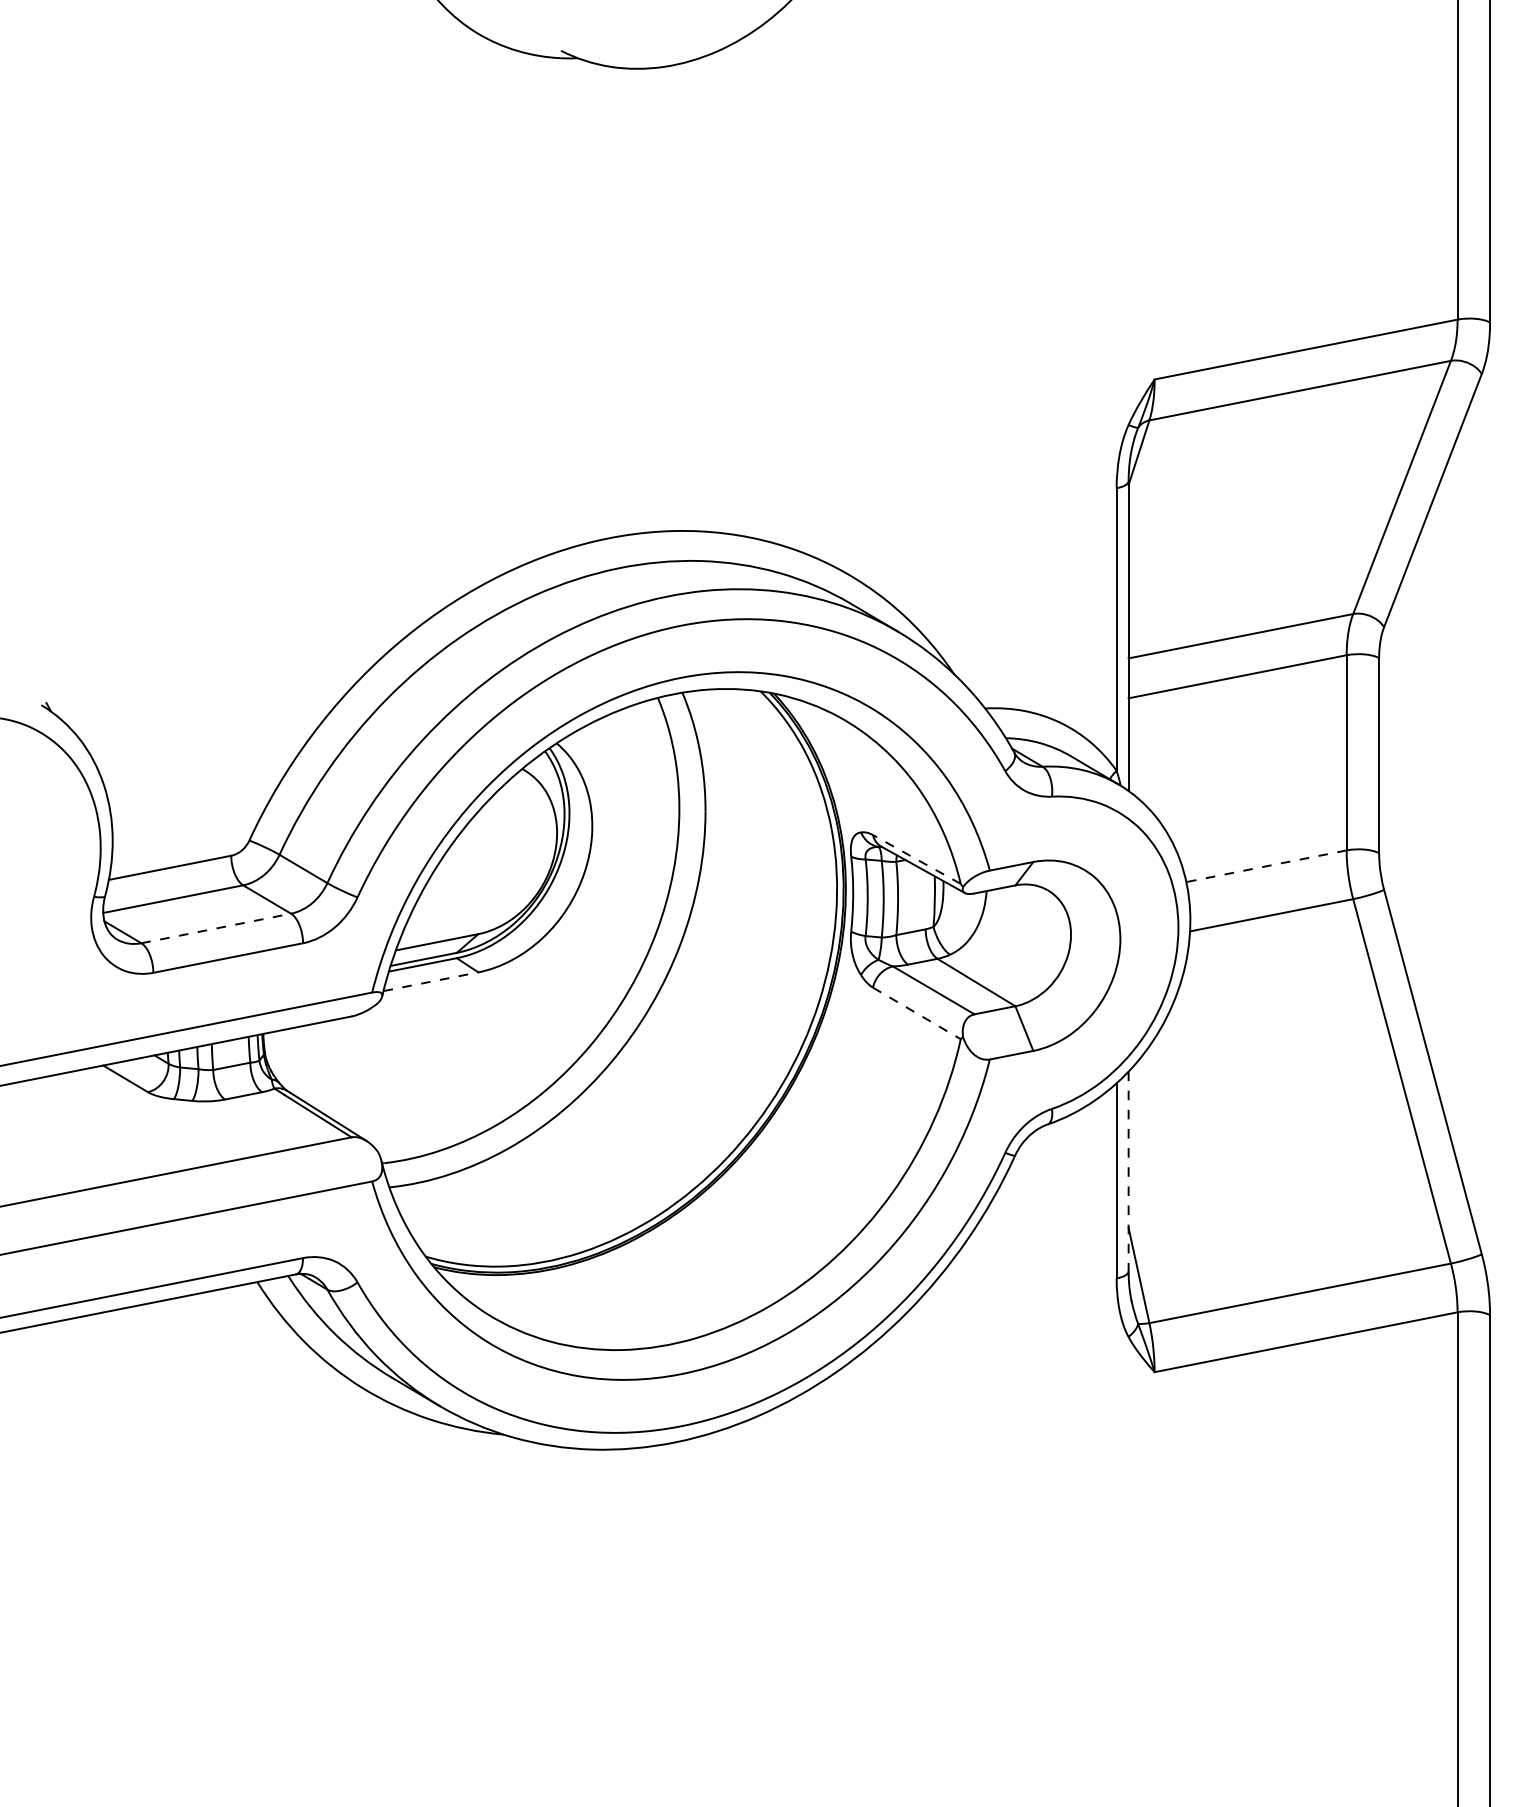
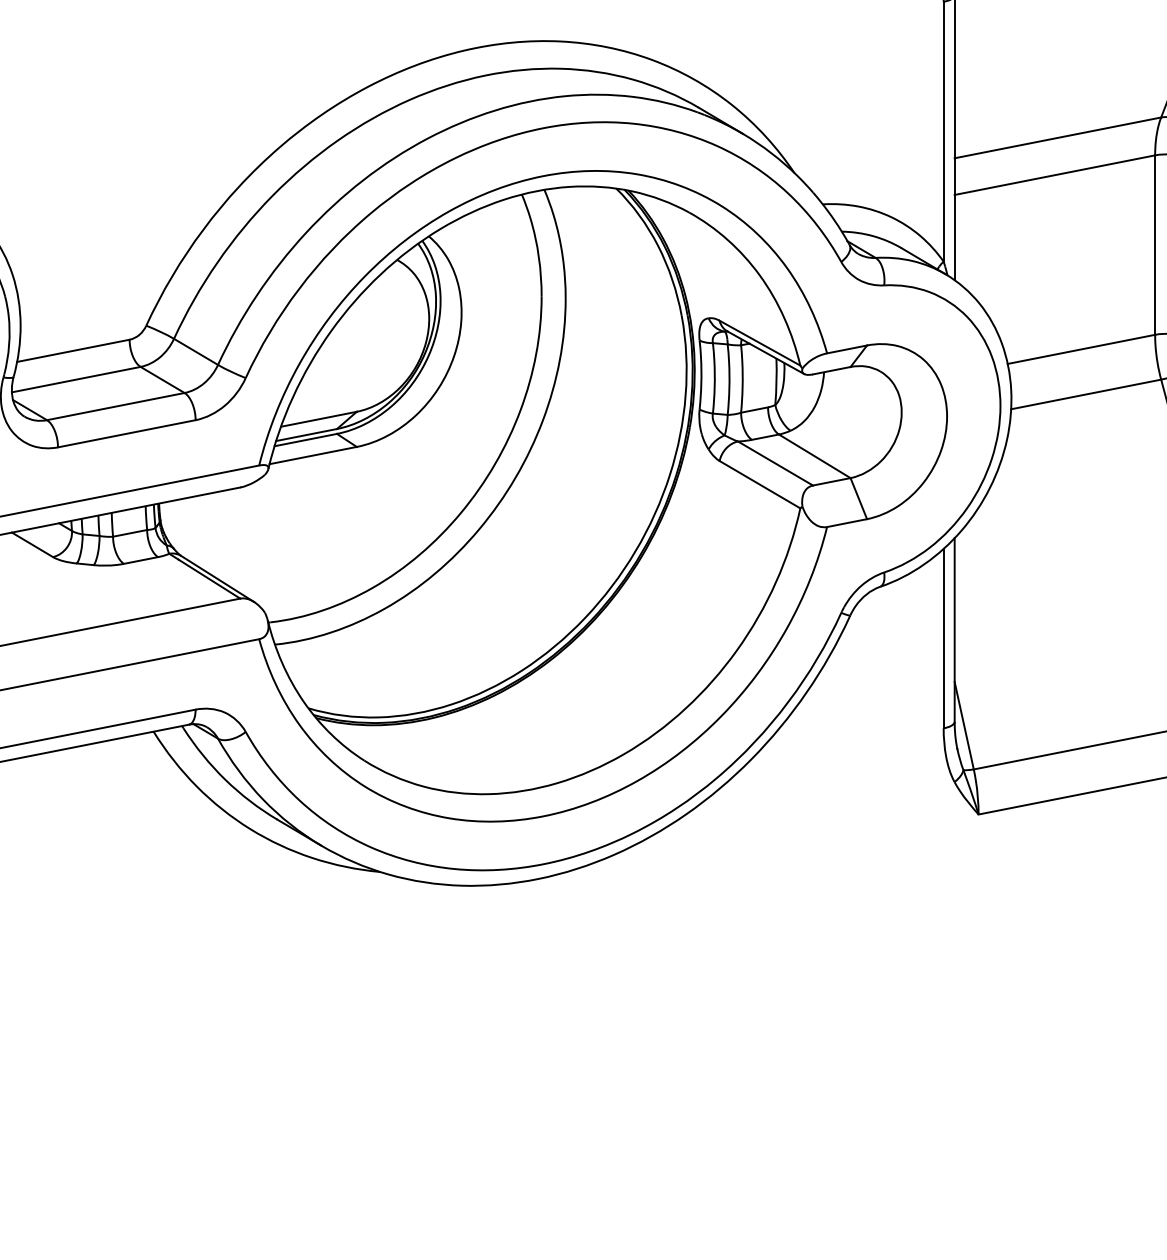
line: (916, 859) -> (759, 343), dashed -> solid
line: (1266, 866) -> (1081, 349), dashed -> solid
line: (216, 928) -> (116, 406), dashed -> solid
line: (431, 981) -> (313, 455), dashed -> solid
line: (916, 1013) -> (759, 484), dashed -> solid
line: (1128, 1172) -> (954, 630), dashed -> solid

